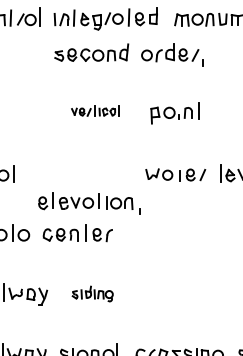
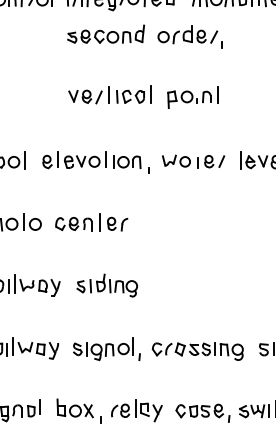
part: (94, 110) -> (109, 94), size x1.67
part: (89, 203) -> (95, 162), moved
part: (92, 293) -> (106, 285), size x1.43

